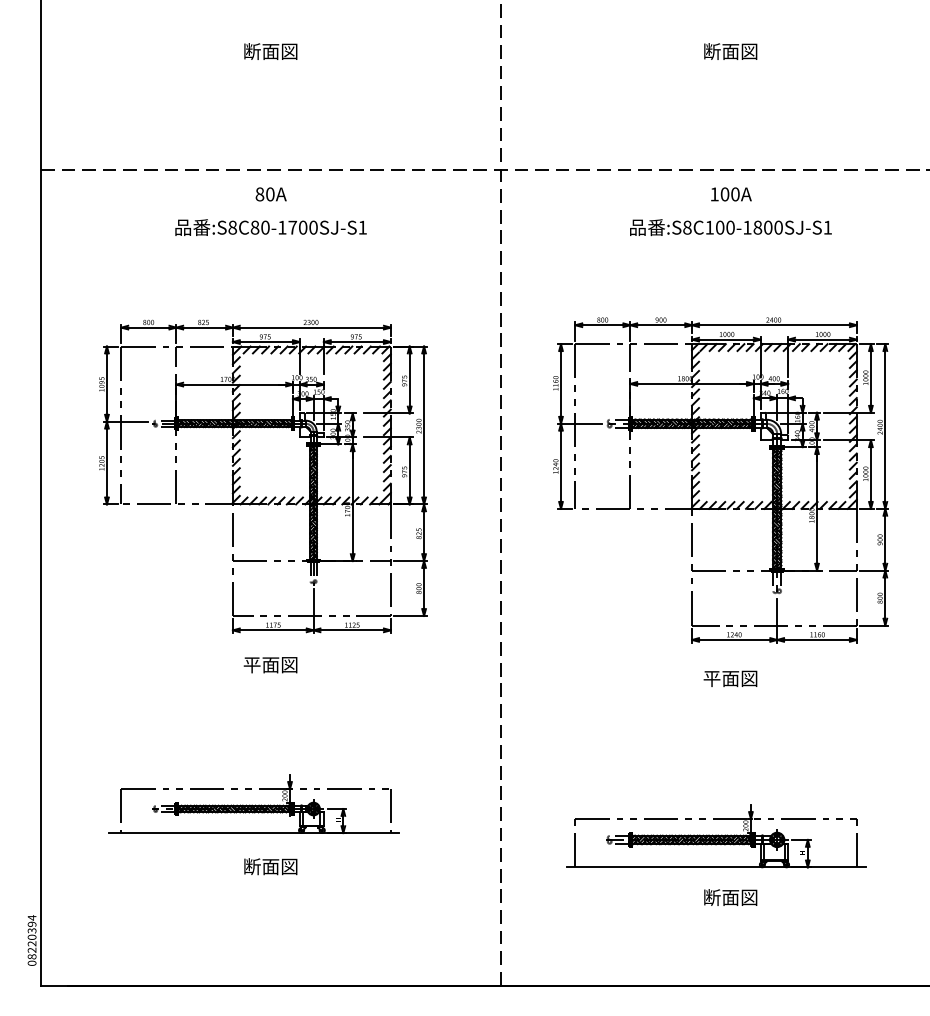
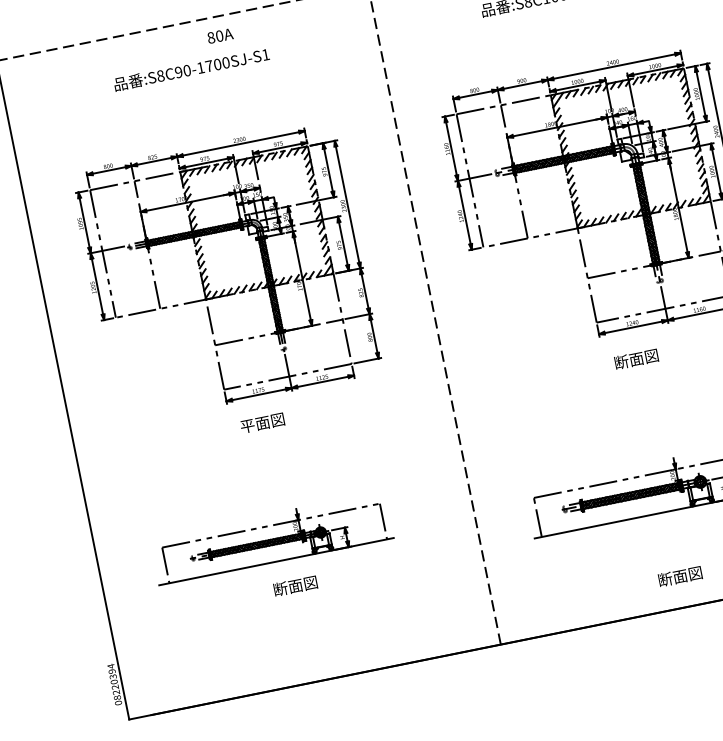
text: (270, 194) -> (219, 36), moved
text: (254, 227) -> (178, 72), :S8C80-1700SJ-S1 -> :S8C90-1700SJ-S1
text: (711, 678) -> (621, 362), 平面図 -> 断面図
text: (730, 897) -> (680, 576), moved

